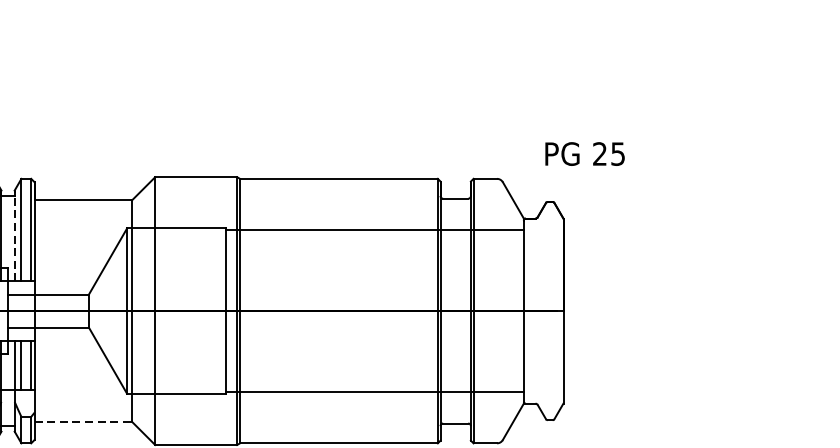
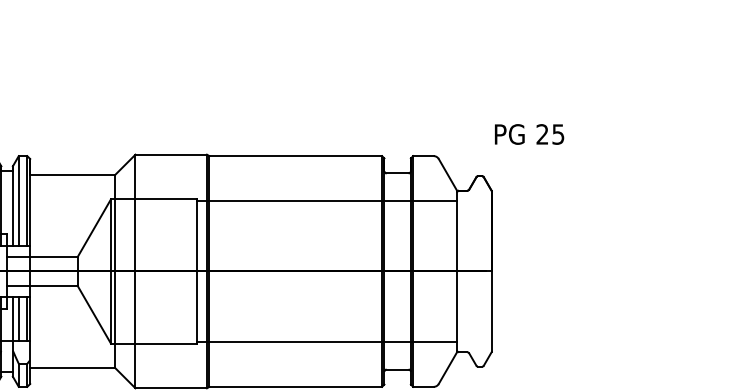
text: (585, 154) -> (529, 134), moved
line: (14, 235) -> (12, 205), dashed -> solid
line: (83, 422) -> (72, 368), dashed -> solid

